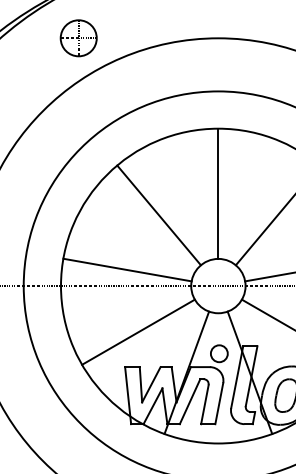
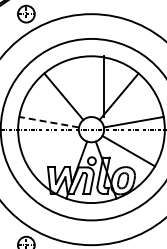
line: (218, 193) -> (103, 86), moved
line: (126, 270) -> (48, 122), solid -> dashed
line: (136, 332) -> (53, 151), removed

